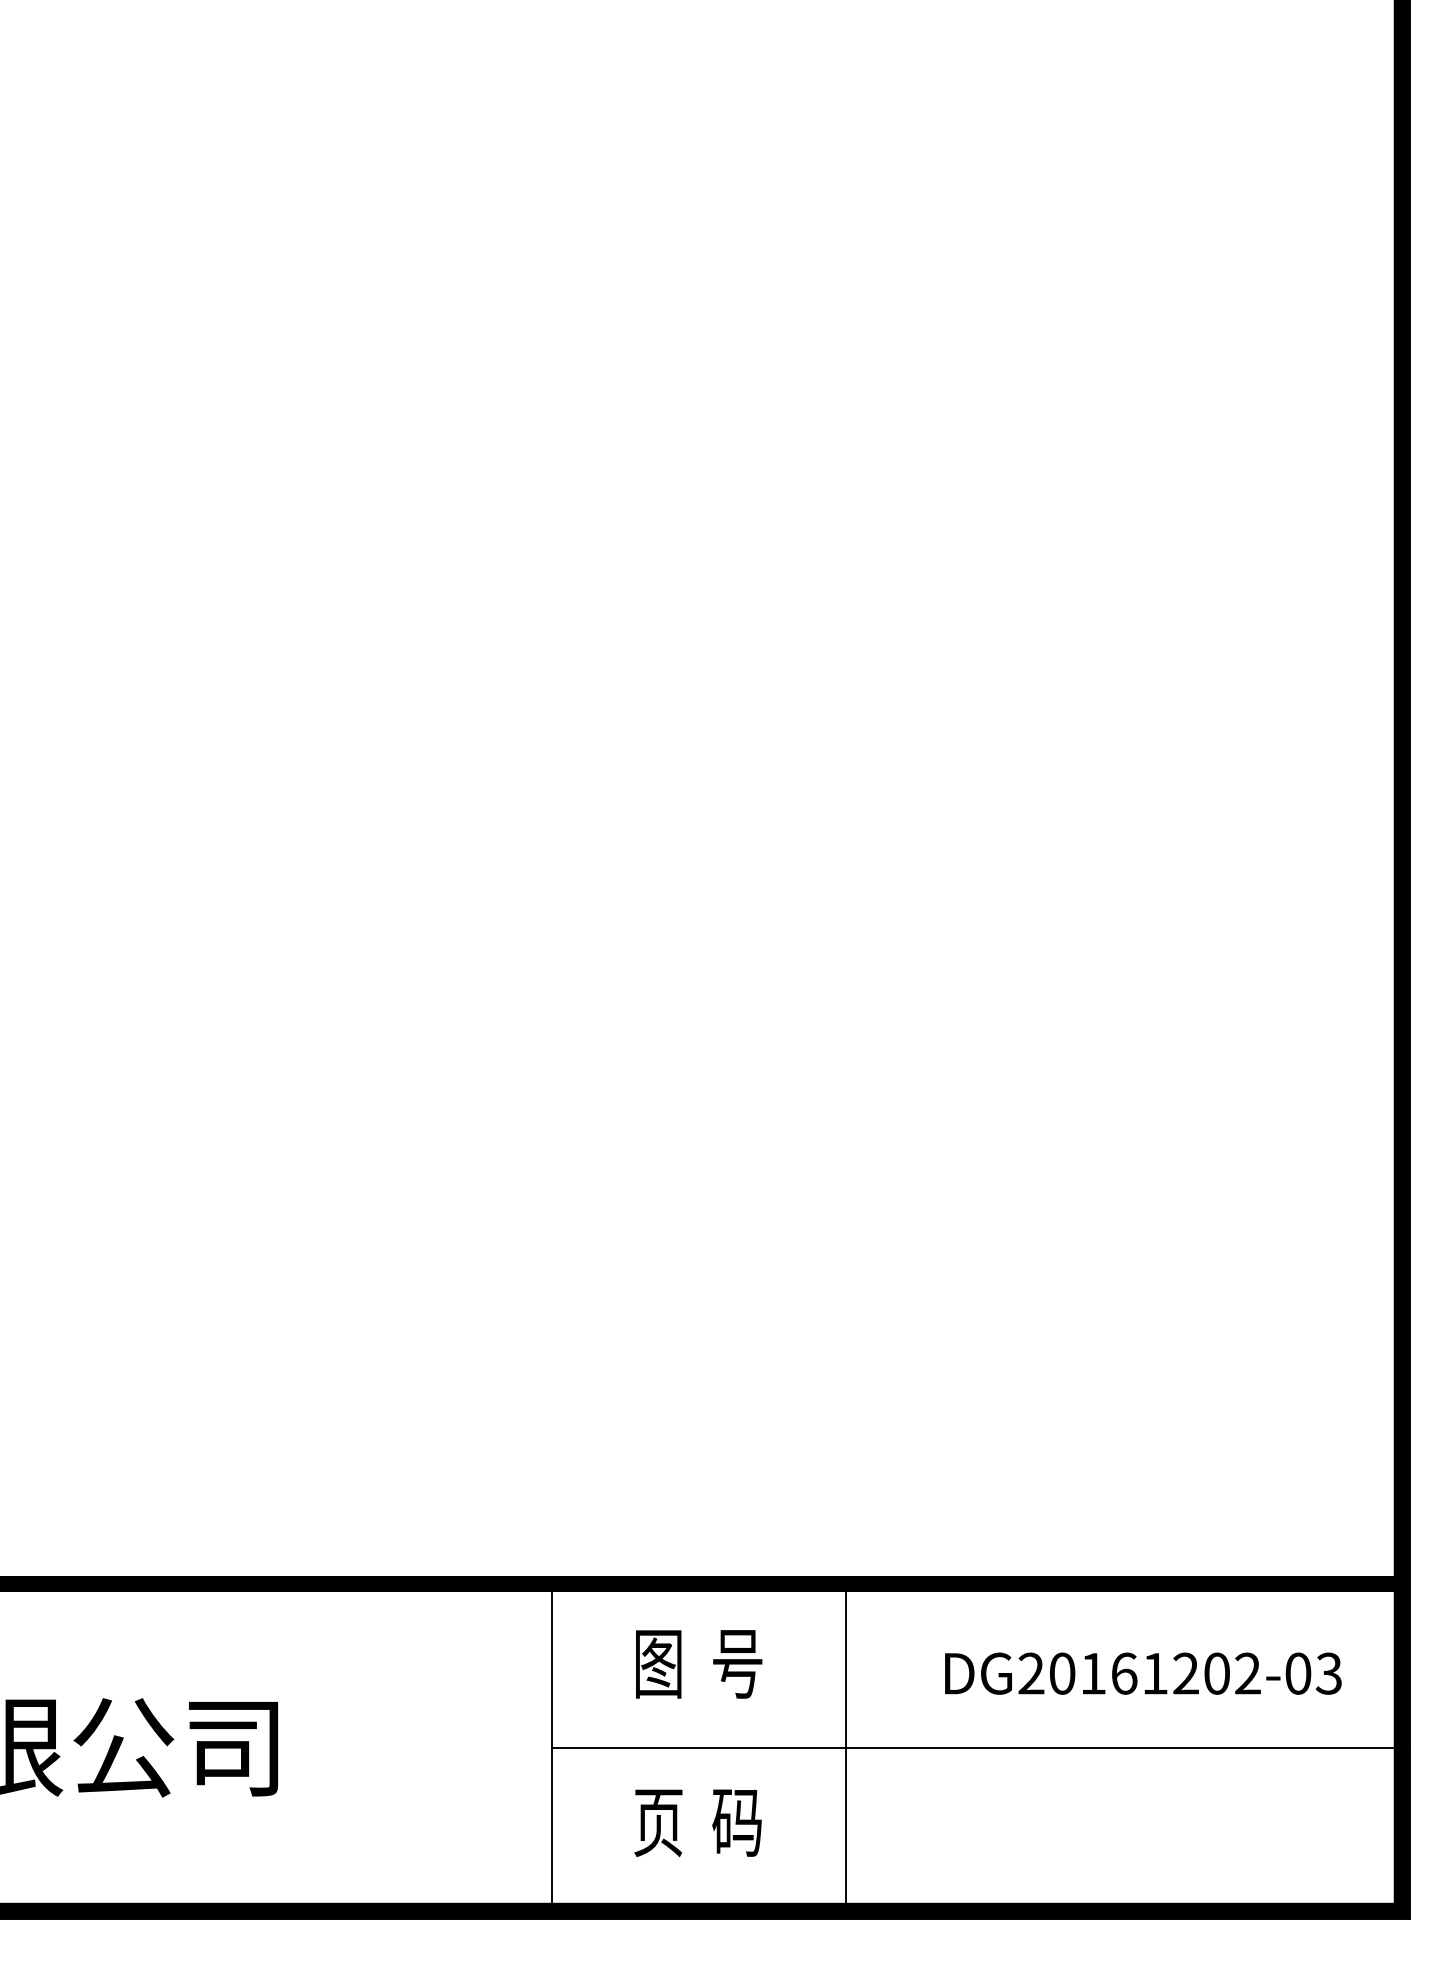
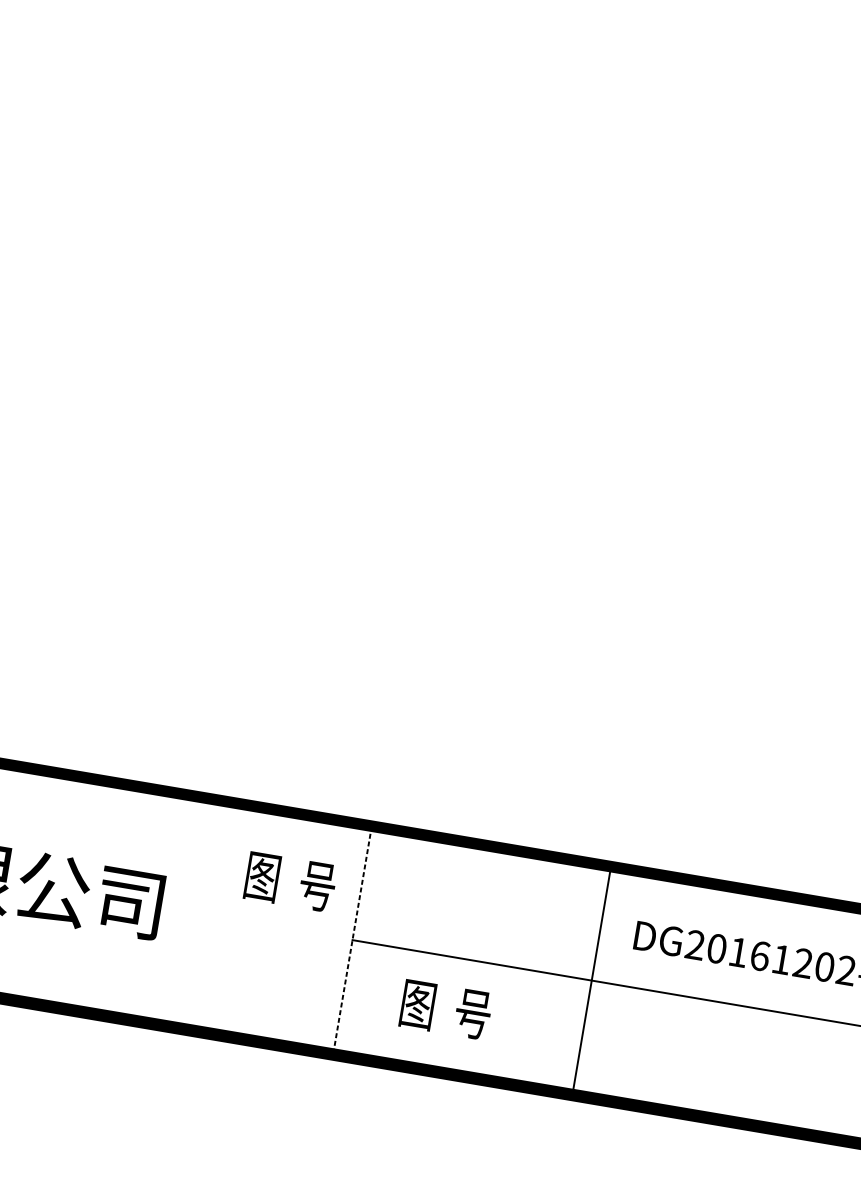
text: (699, 1664) -> (290, 882), moved
line: (846, 1747) -> (591, 980), moved
line: (552, 1748) -> (352, 940), solid -> dashed
text: (698, 1822) -> (445, 1009), 页  码 -> 图  号

